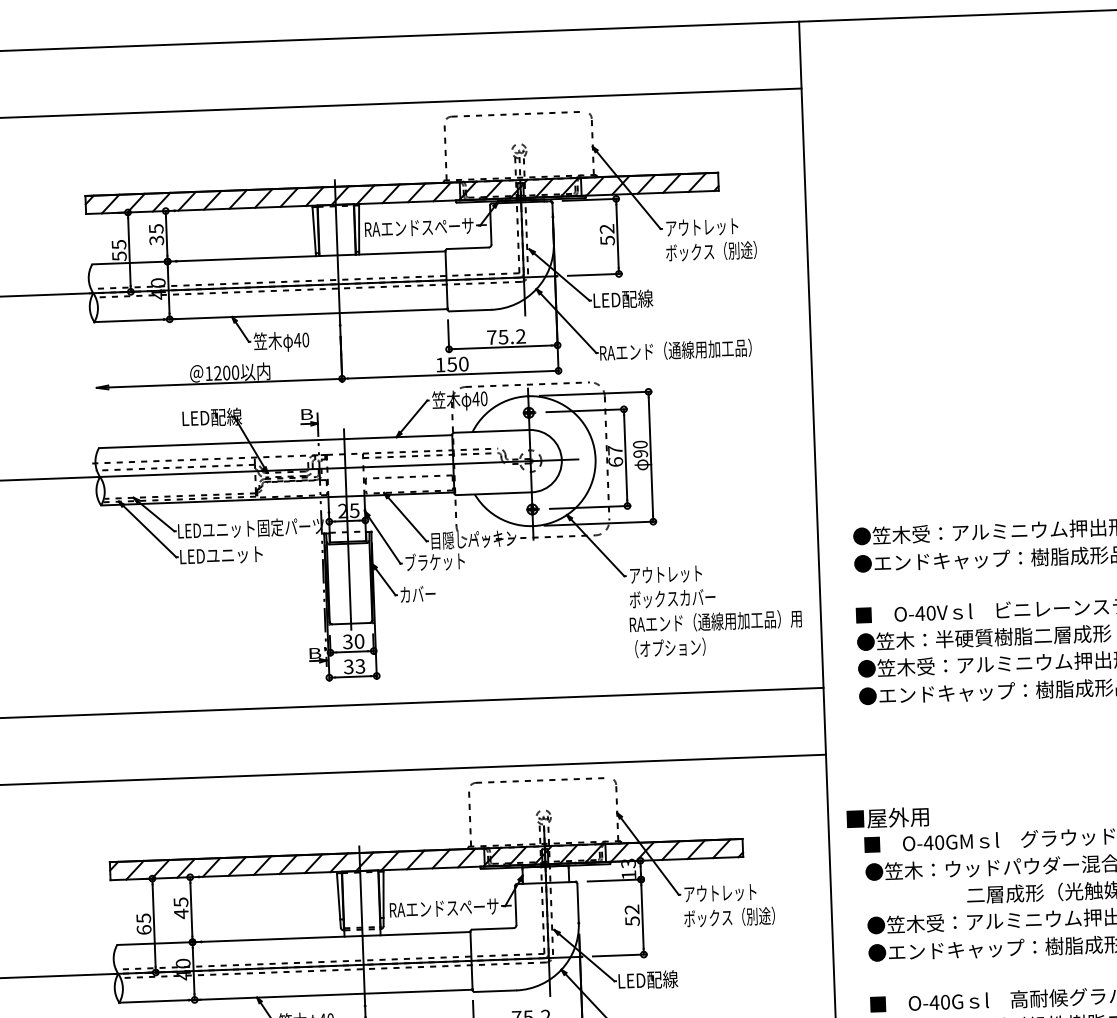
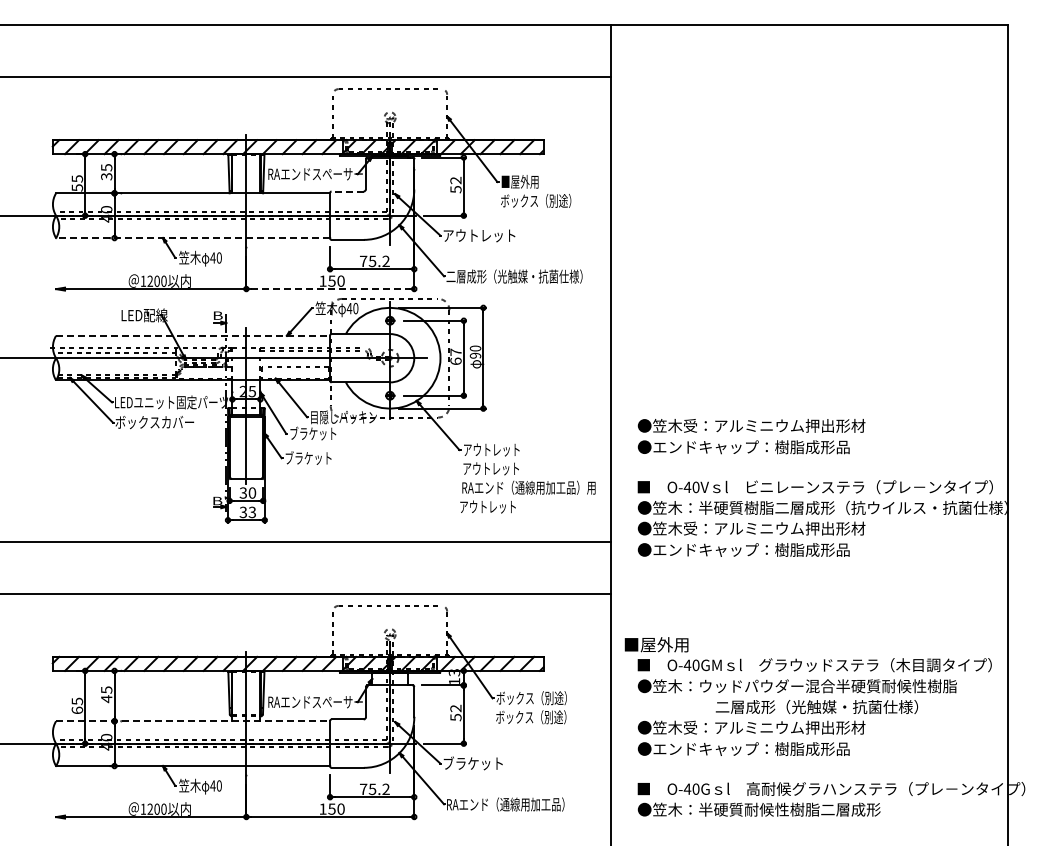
text: (701, 226) -> (529, 181), アウトレット -> ■屋外用
line: (467, 248) -> (347, 191), solid -> dashed
text: (640, 298) -> (479, 235), LED配線 -> アウトレット
line: (271, 316) -> (193, 238), solid -> dashed
text: (687, 349) -> (514, 276), RAエンド（通線用加工品） -> 二層成形（光触媒・抗菌仕様）
line: (450, 375) -> (330, 289), solid -> dashed
line: (276, 441) -> (193, 335), solid -> dashed
text: (229, 555) -> (154, 422), LEDユニット -> ボックスカバー
text: (430, 592) -> (308, 457), カバー -> ブラケット
text: (673, 598) -> (496, 468), ボックスカバー -> アウトレット
text: (667, 647) -> (490, 506), （オプション） -> アウトレット
text: (729, 893) -> (531, 698), アウトレット -> ボックス（別途）
line: (294, 938) -> (193, 721), solid -> dashed
text: (656, 979) -> (472, 763), LED配線 -> ブラケット

